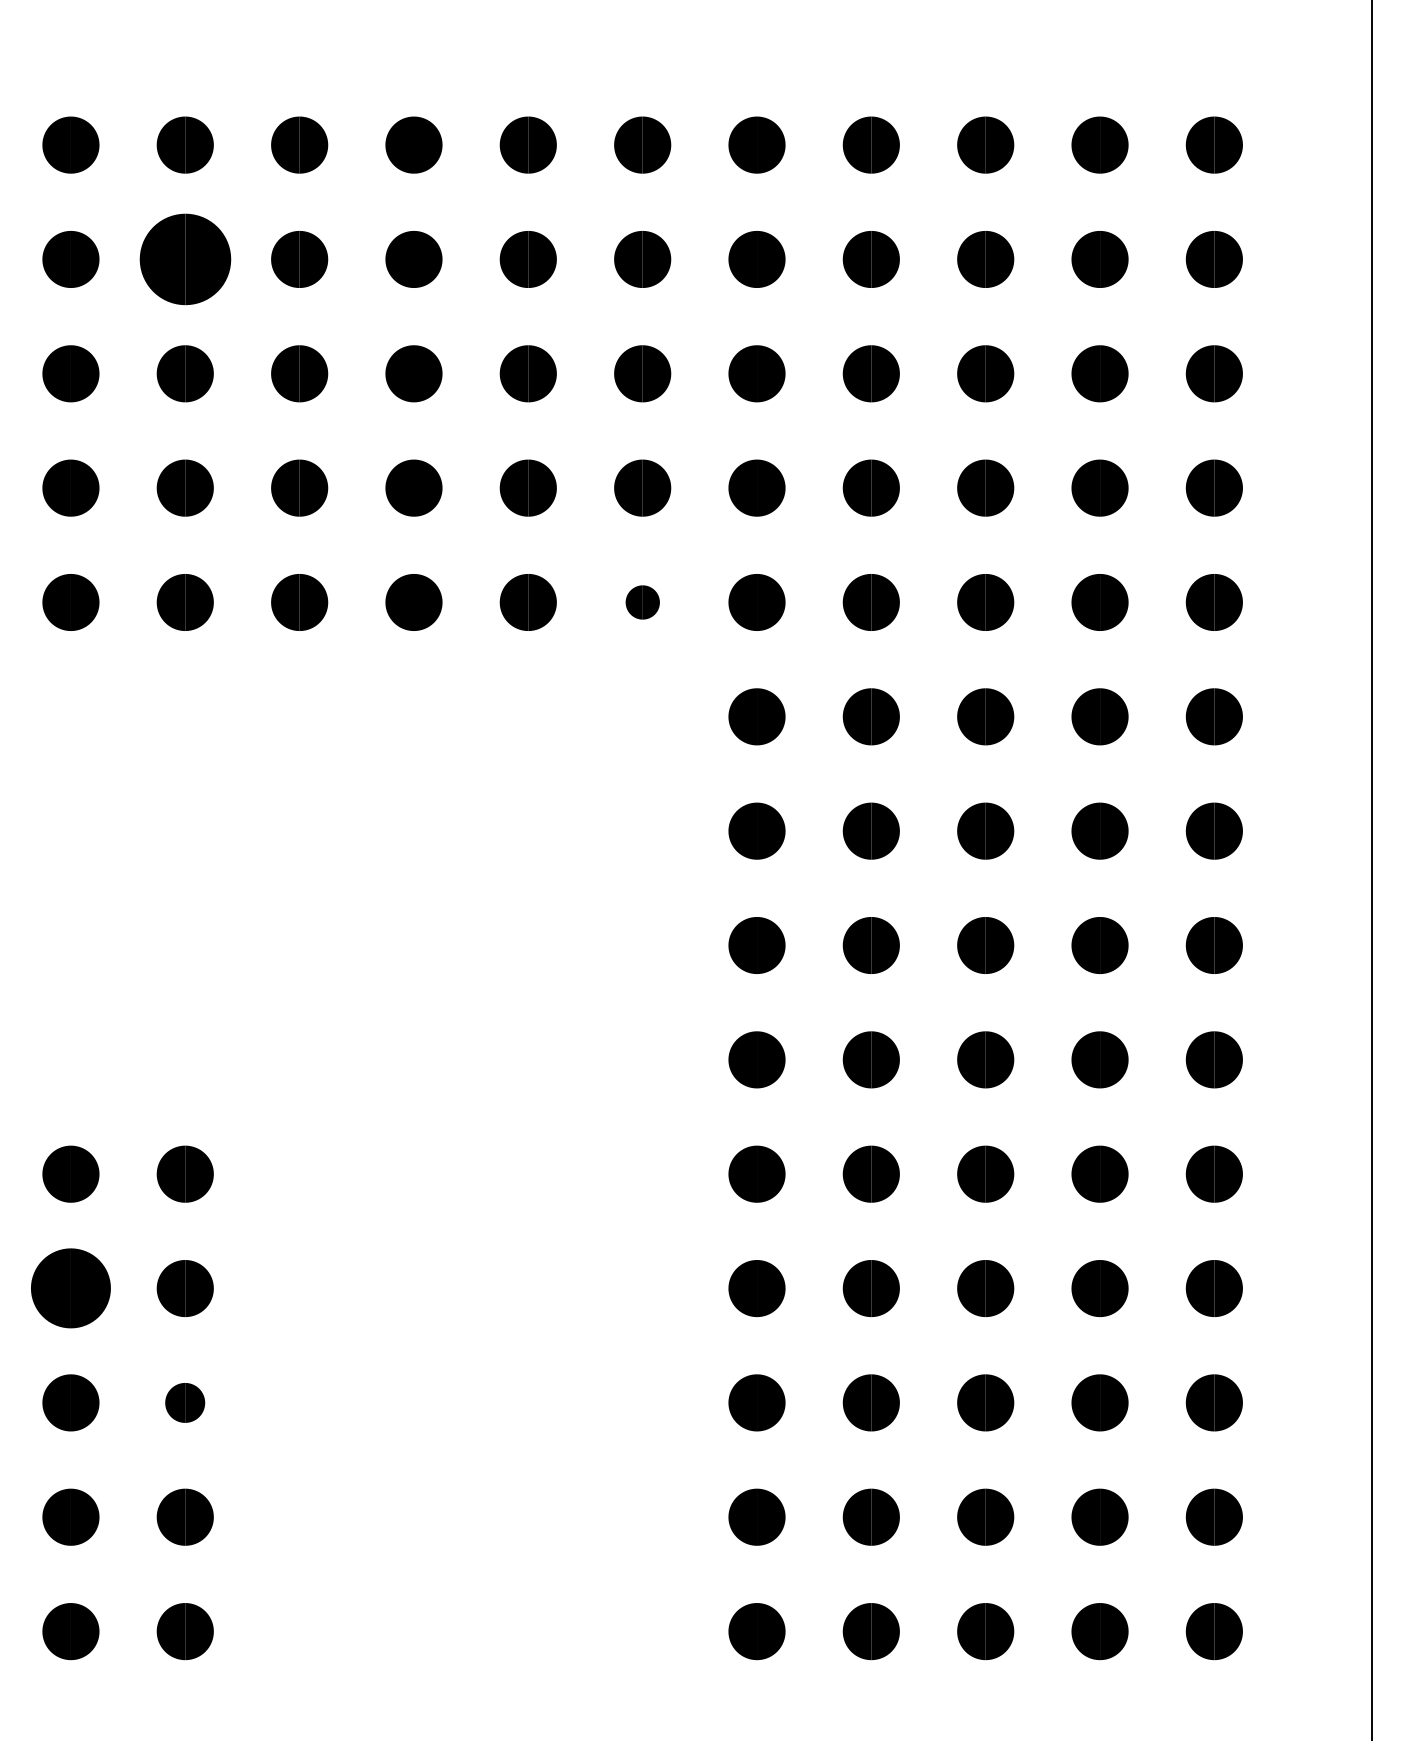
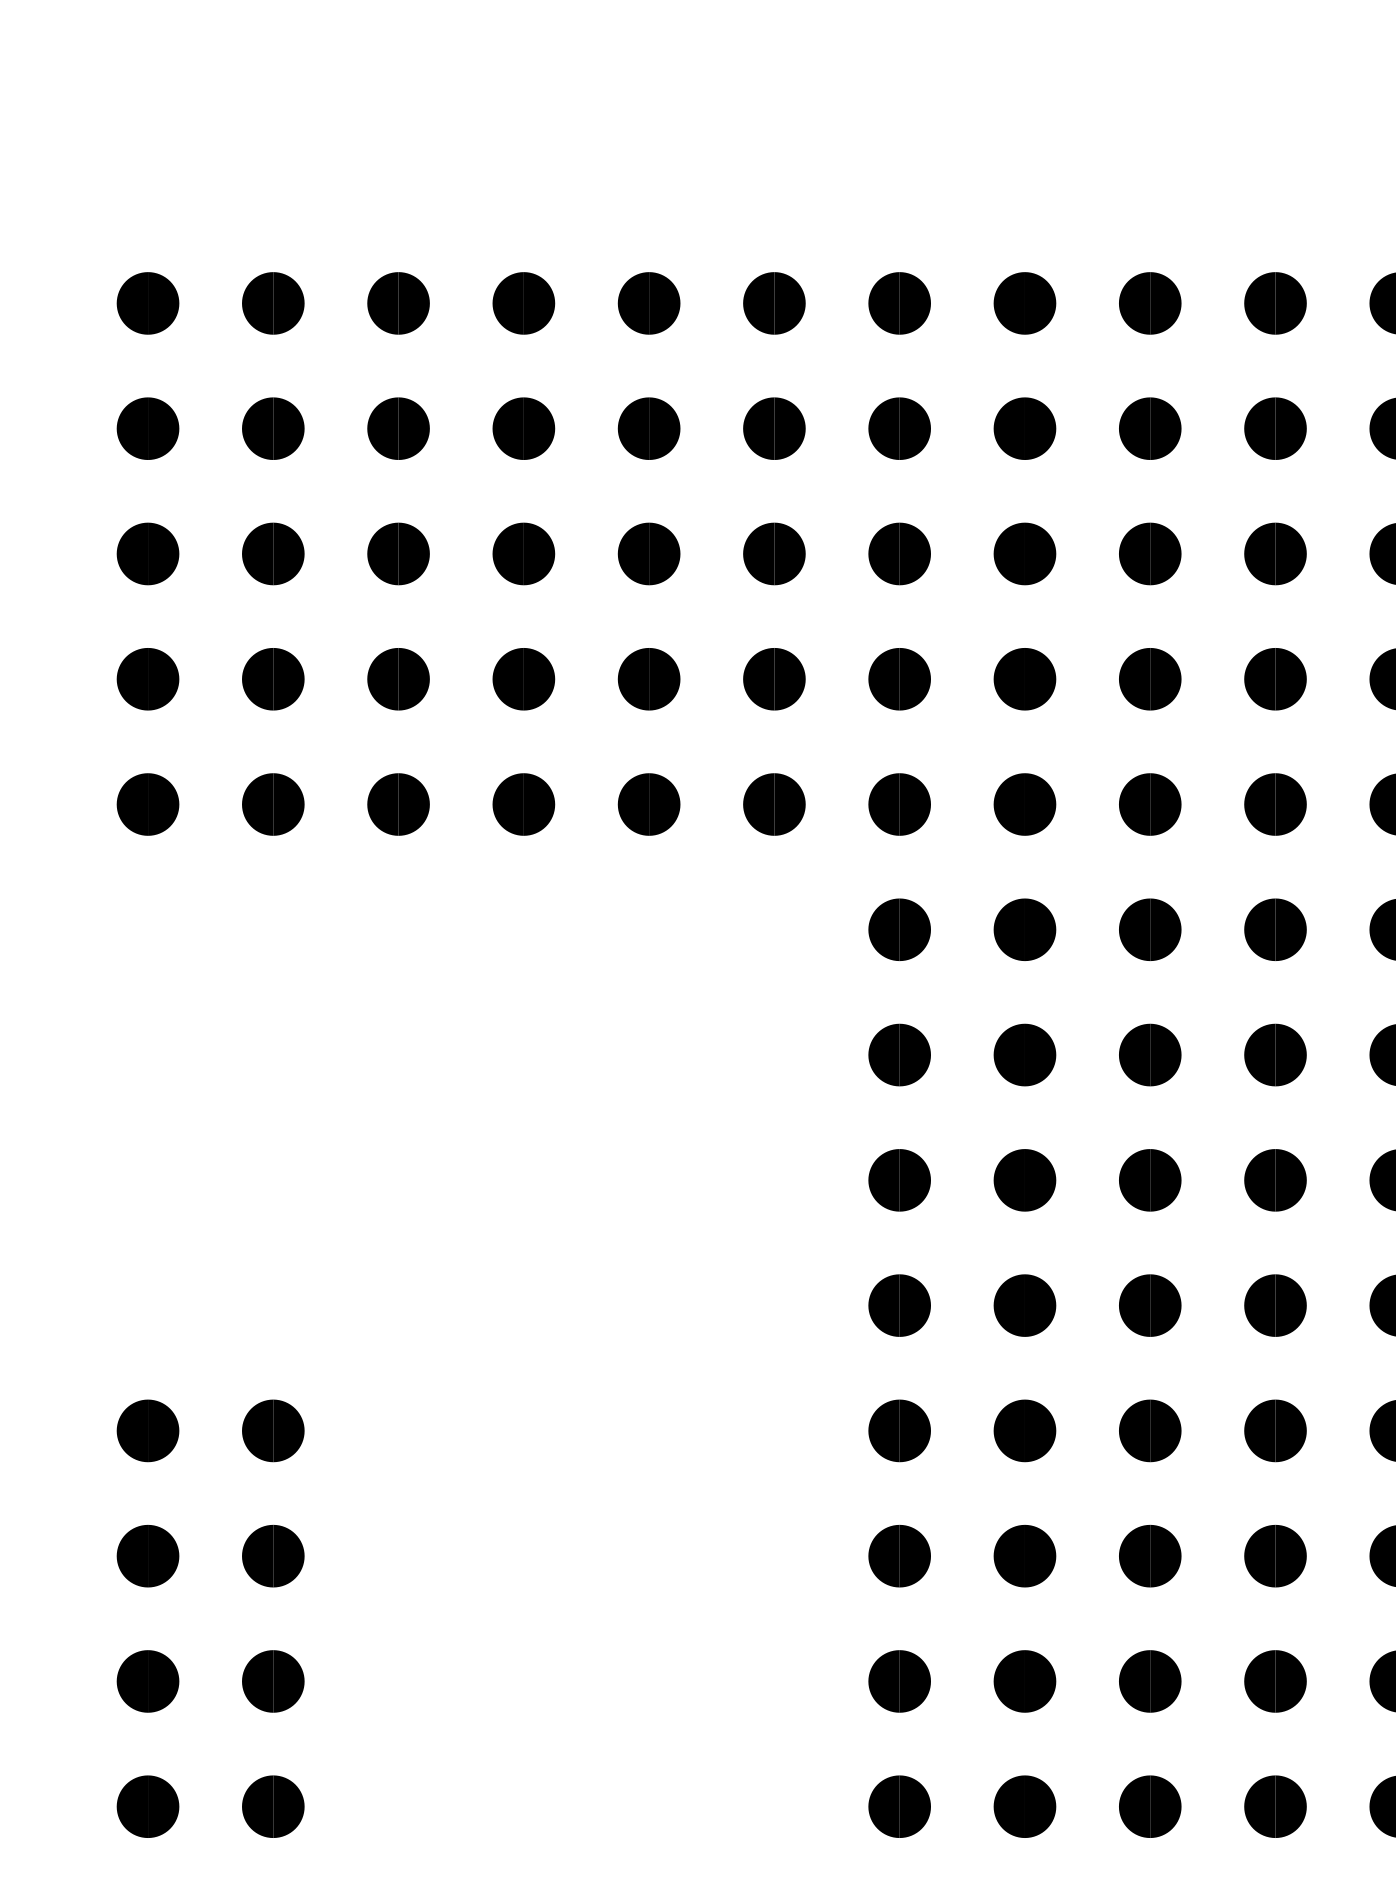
part: (184, 259) -> (272, 428), size x0.62
part: (642, 602) -> (774, 804), size x1.67
part: (70, 1288) -> (147, 1556), size x0.71
part: (184, 1402) -> (272, 1681), size x1.43

